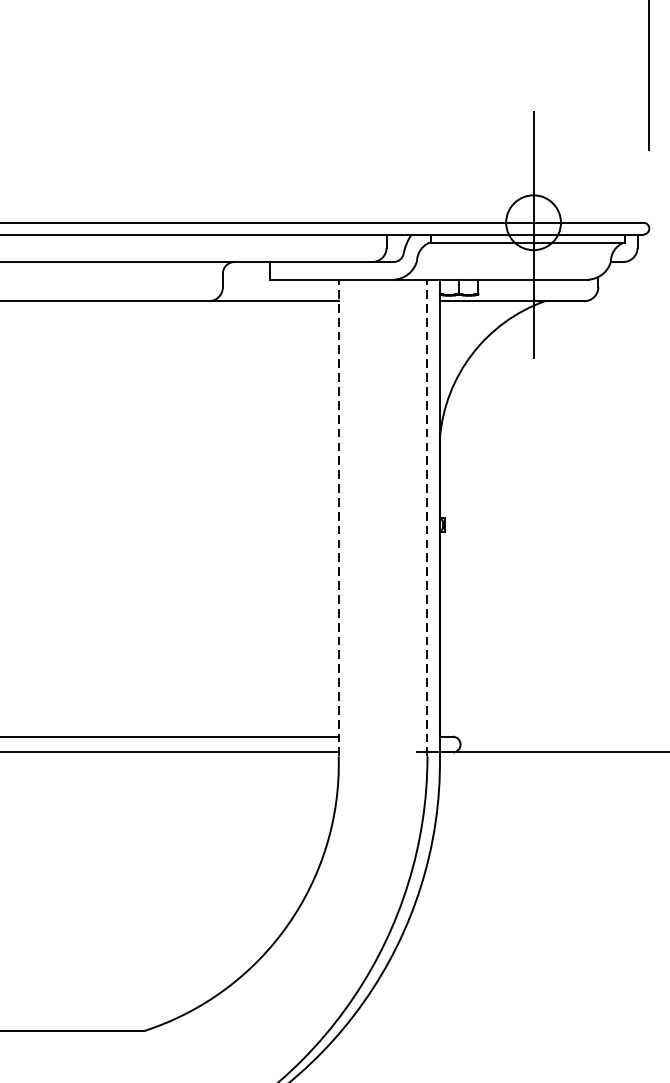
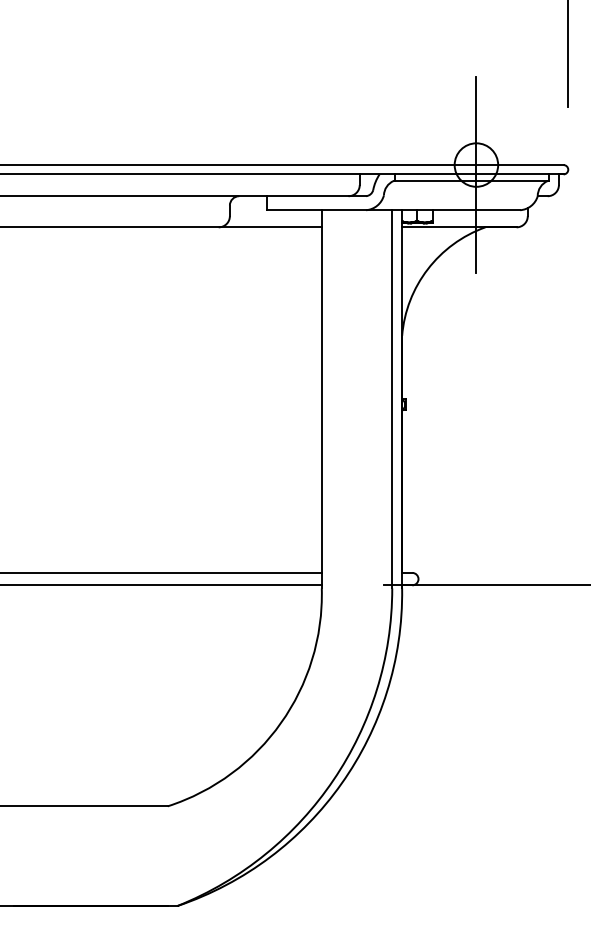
line: (338, 516) -> (321, 398), dashed -> solid
line: (427, 516) -> (392, 398), dashed -> solid

